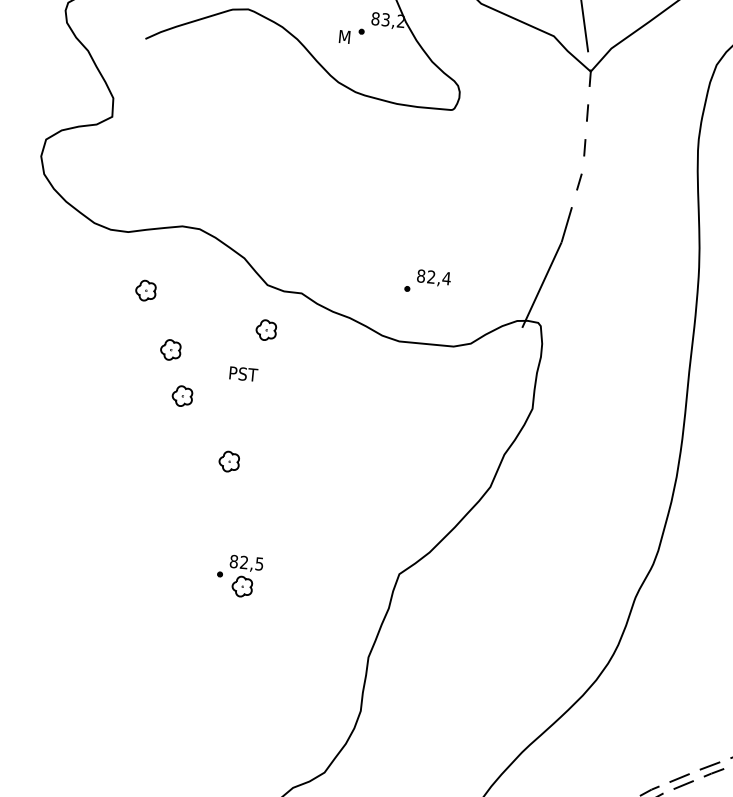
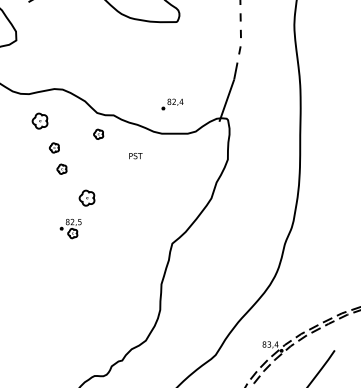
part: (144, 289) -> (39, 120), size x1.6
text: (242, 374) -> (135, 156), moved
part: (228, 460) -> (86, 197), size x1.6
part: (238, 577) -> (70, 229), moved

